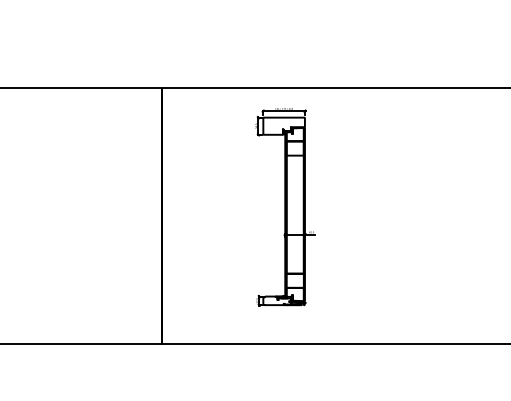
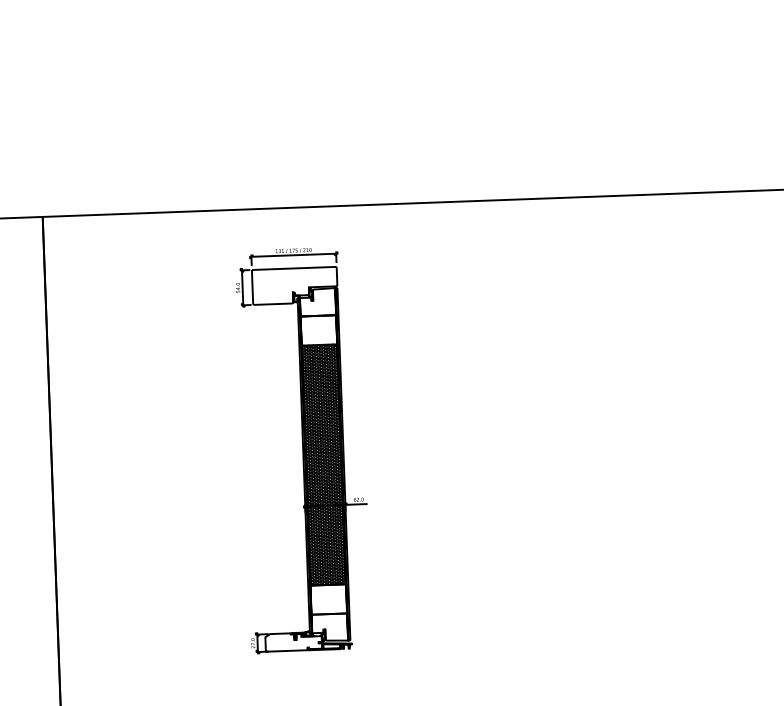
hatch: (294, 214) -> (322, 464), added

